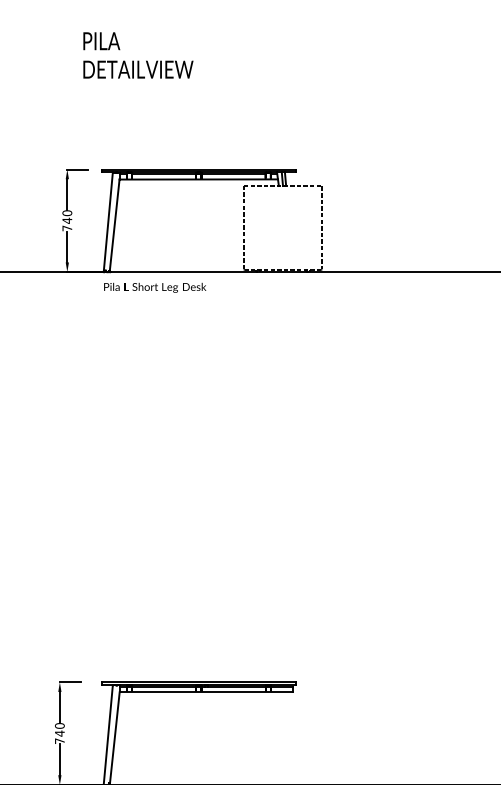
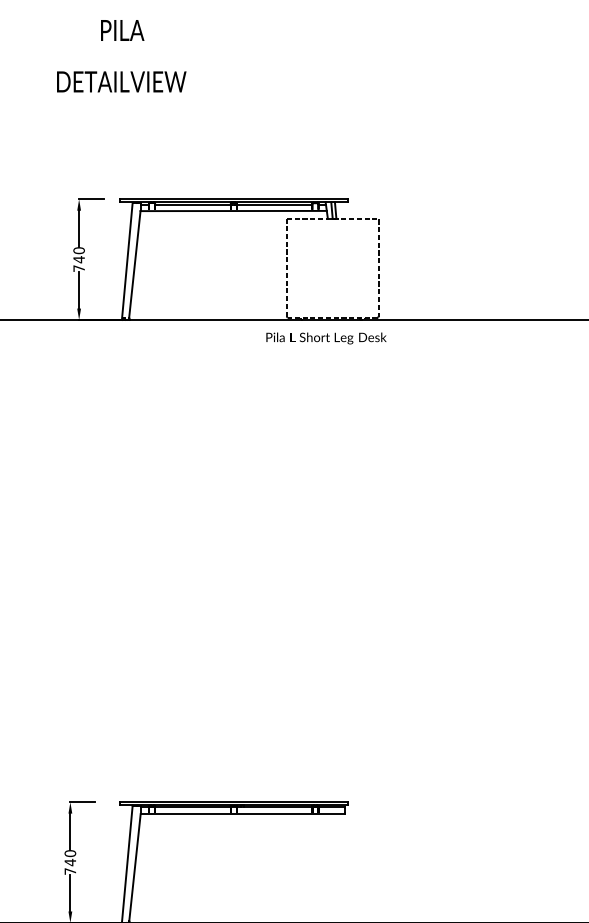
text: (101, 41) -> (122, 30), moved
text: (138, 69) -> (121, 81), moved
text: (155, 287) -> (326, 338), moved

